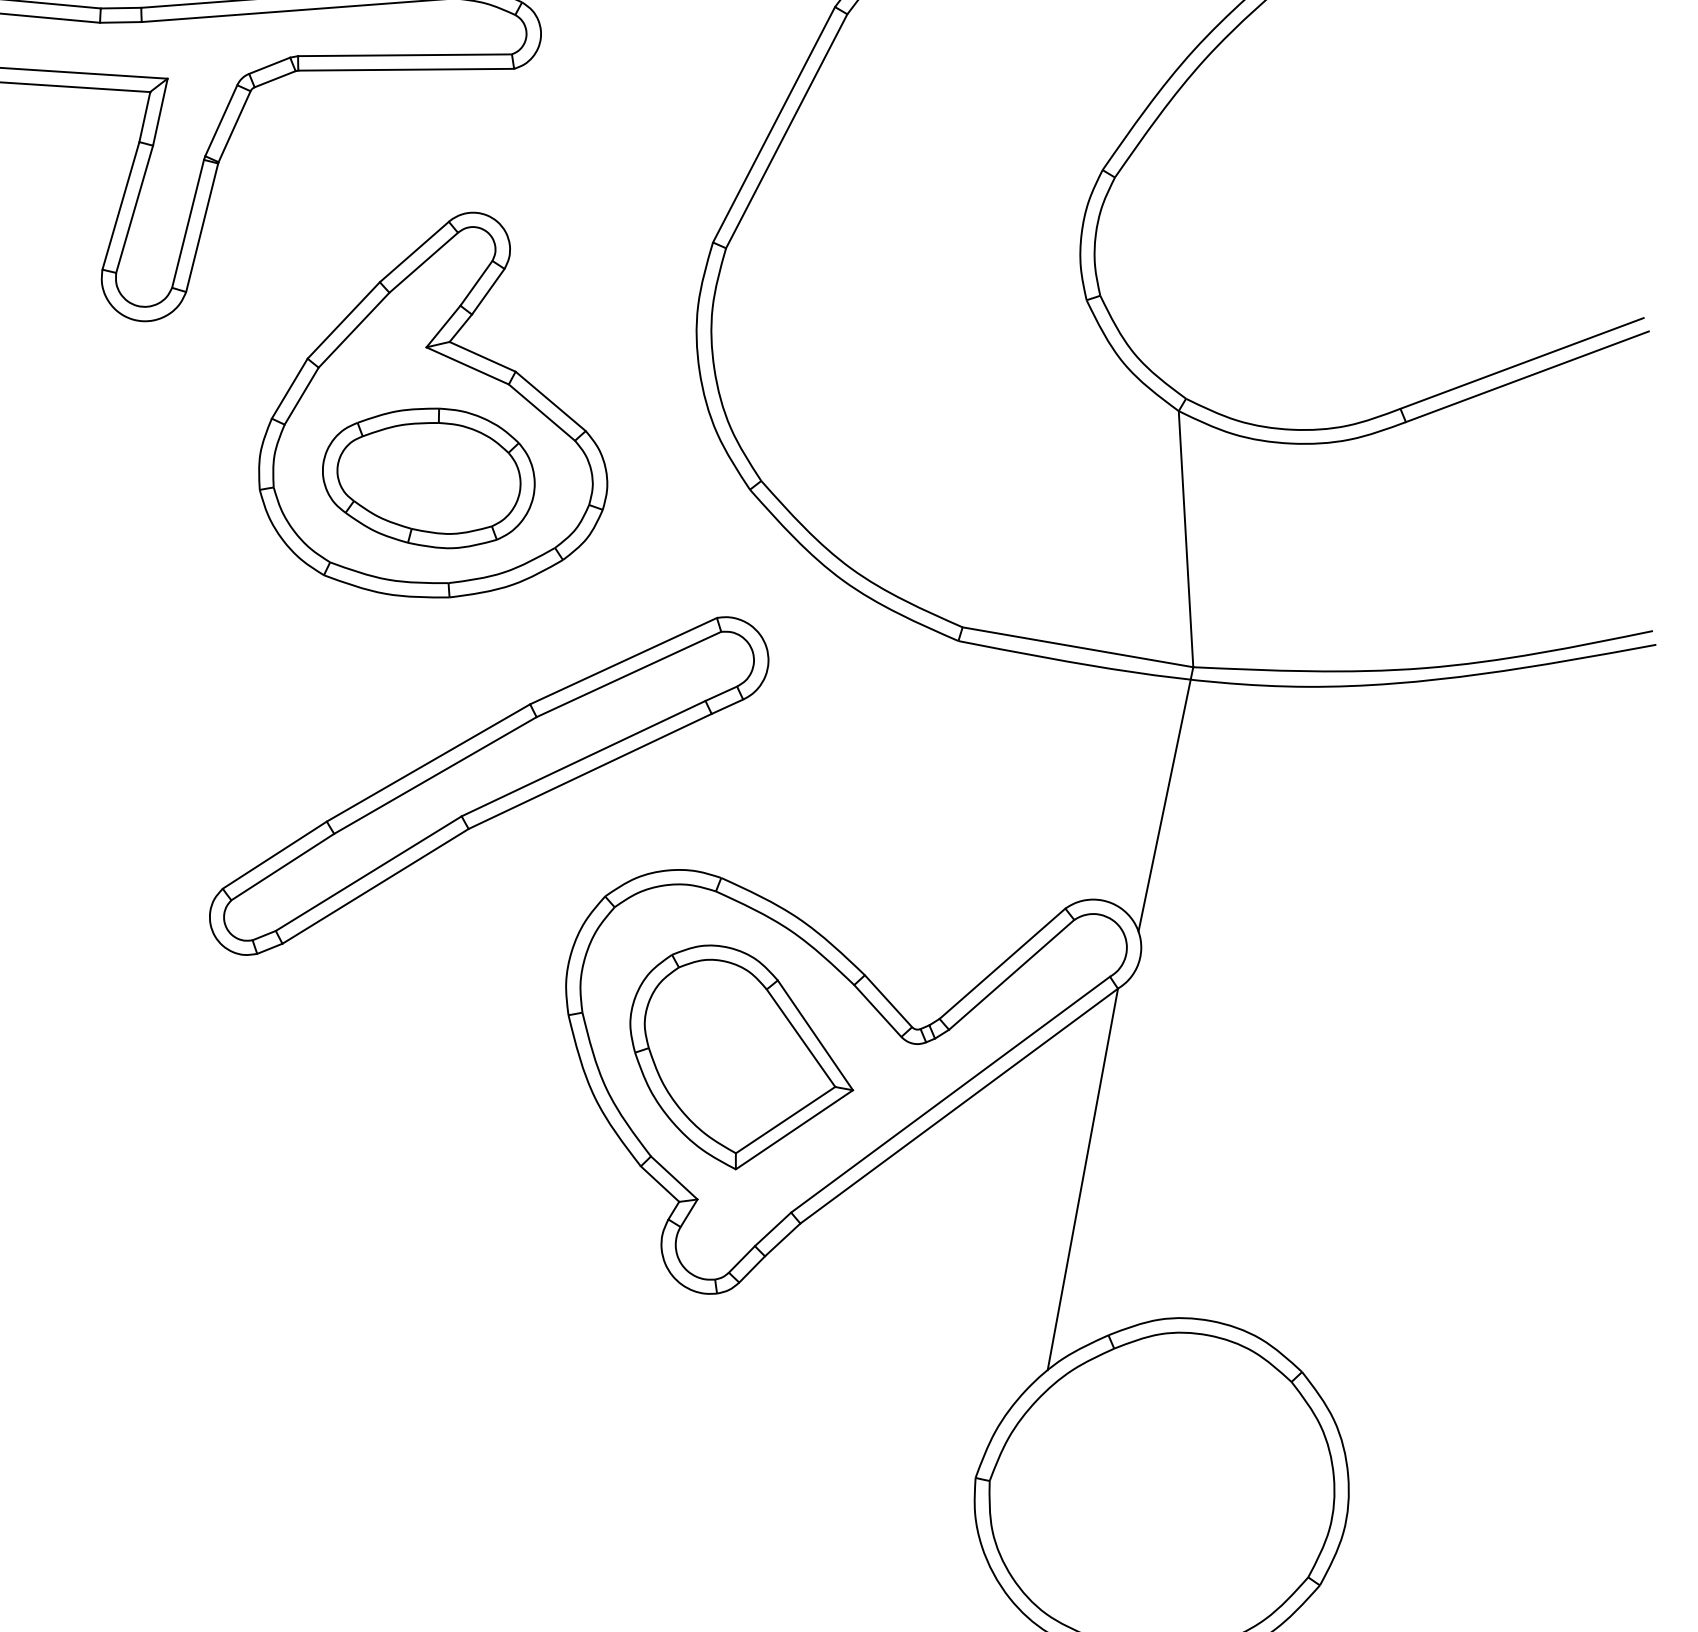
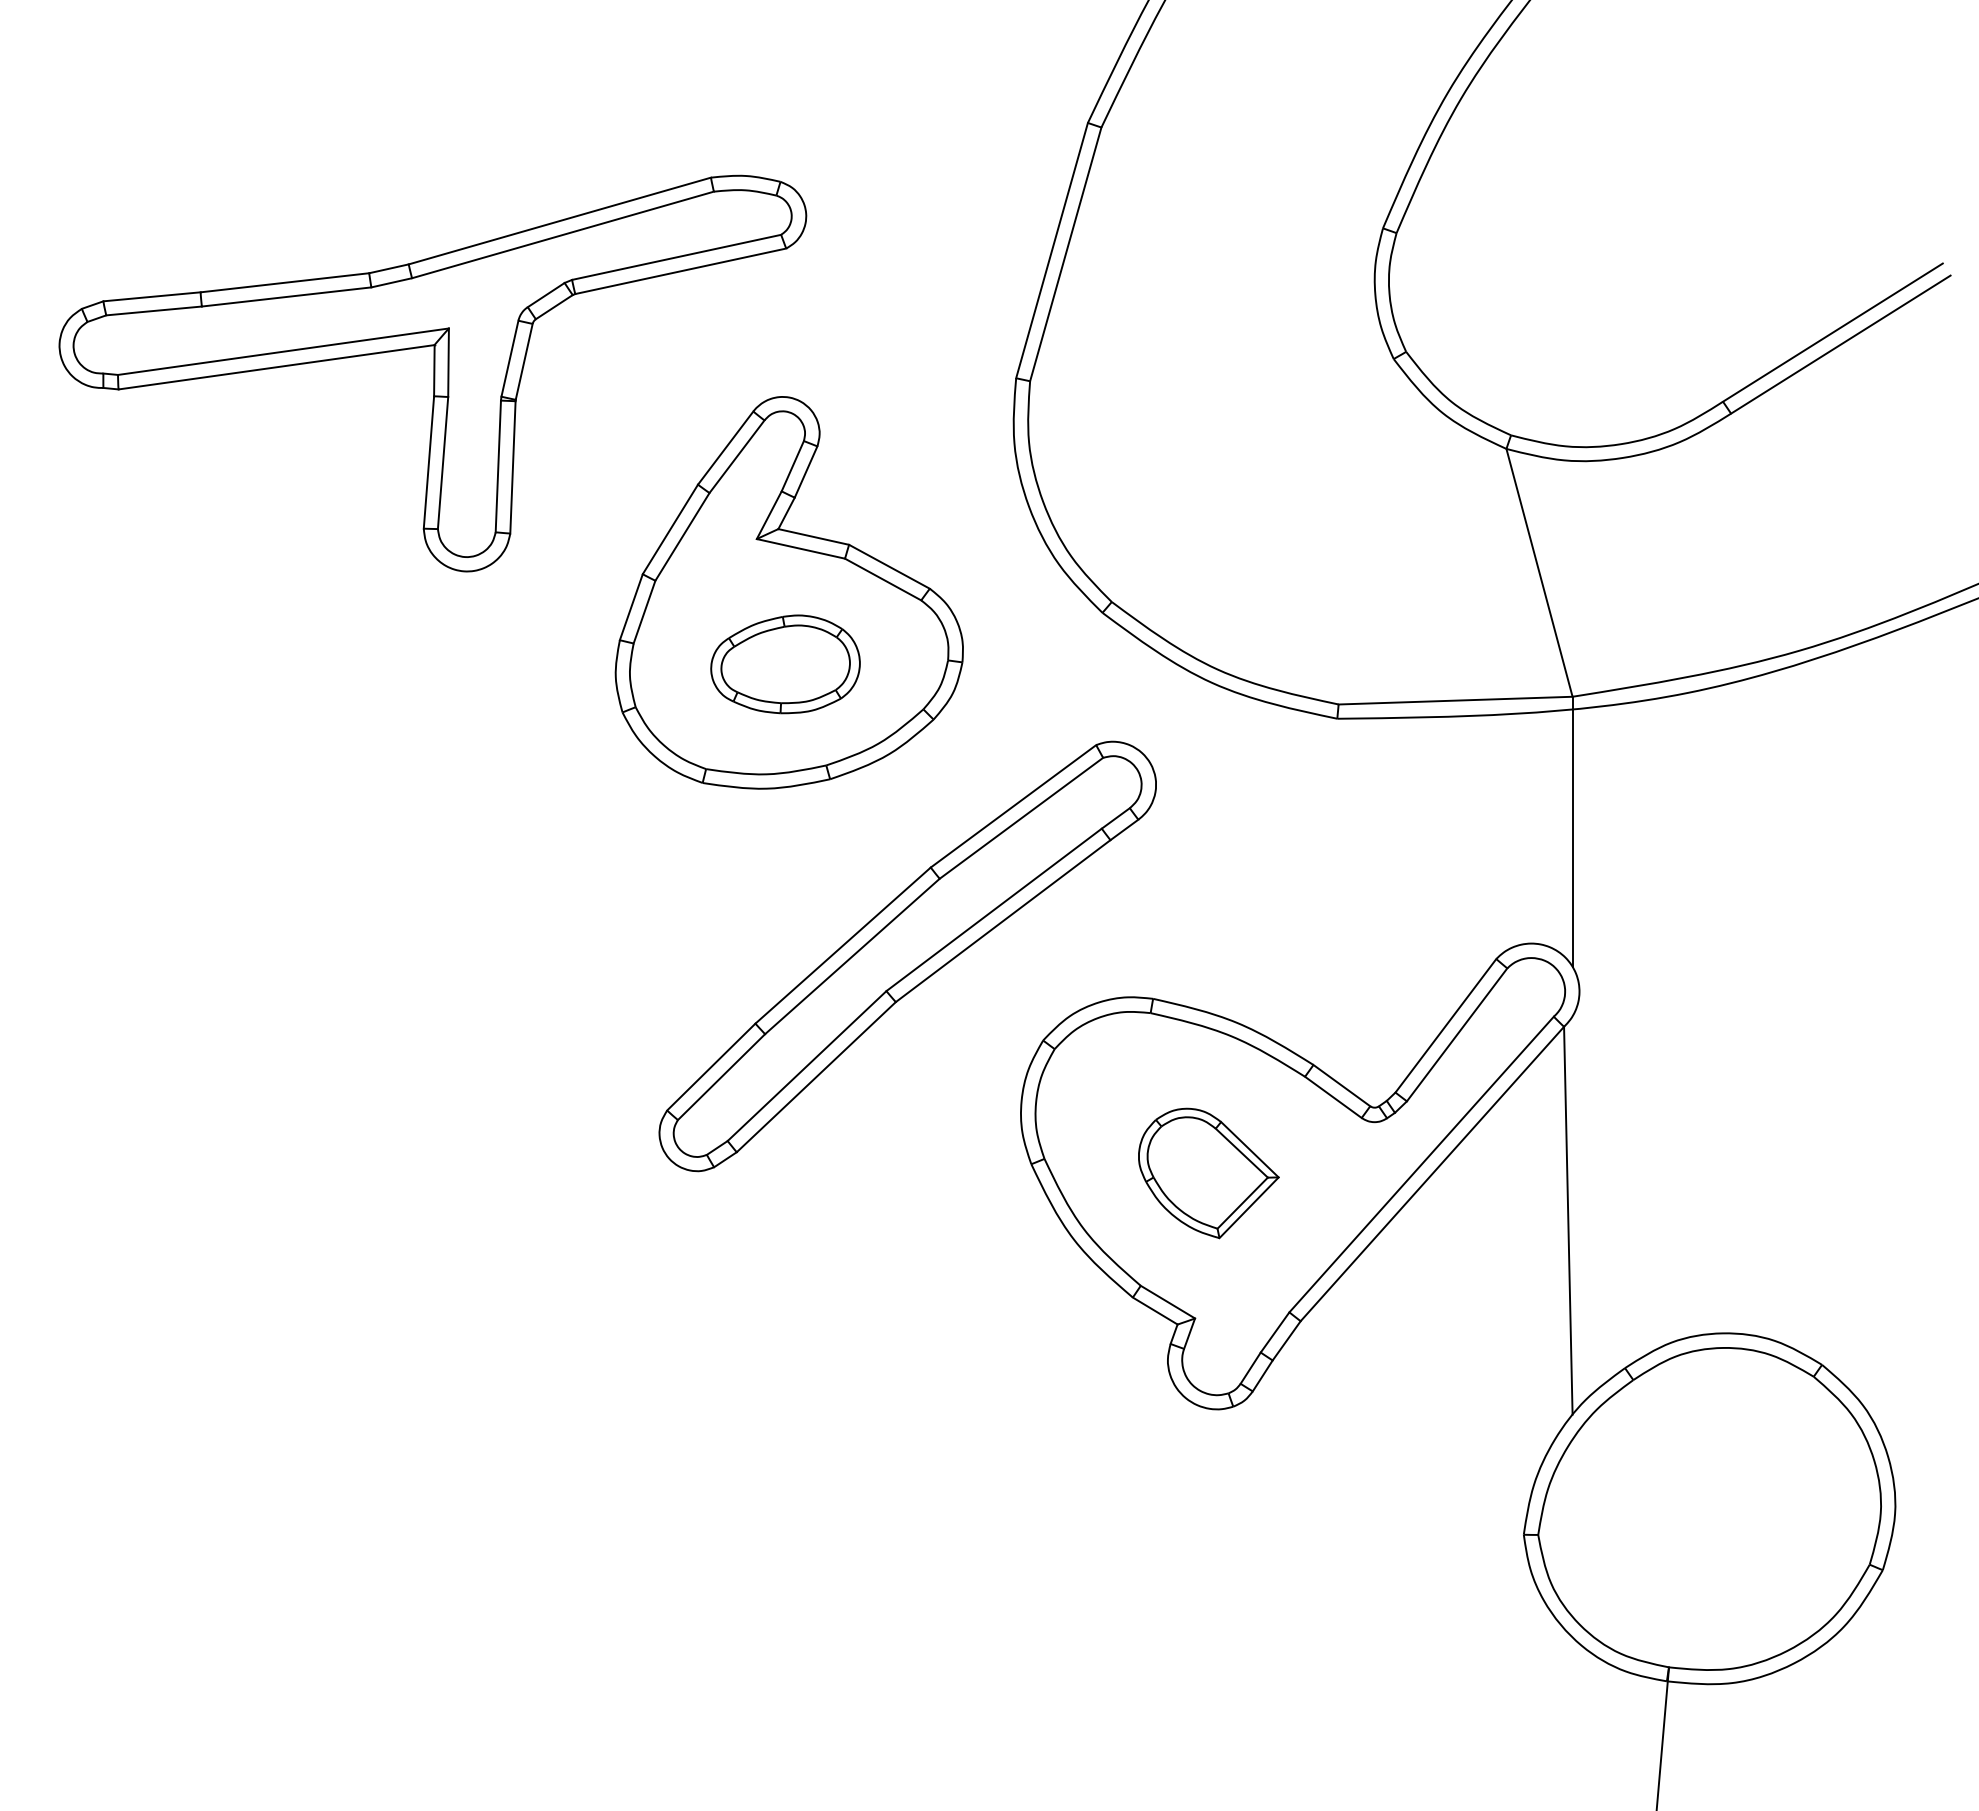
part: (429, 476) -> (785, 664), size x0.7
part: (740, 1060) -> (1208, 1173), size x0.6

